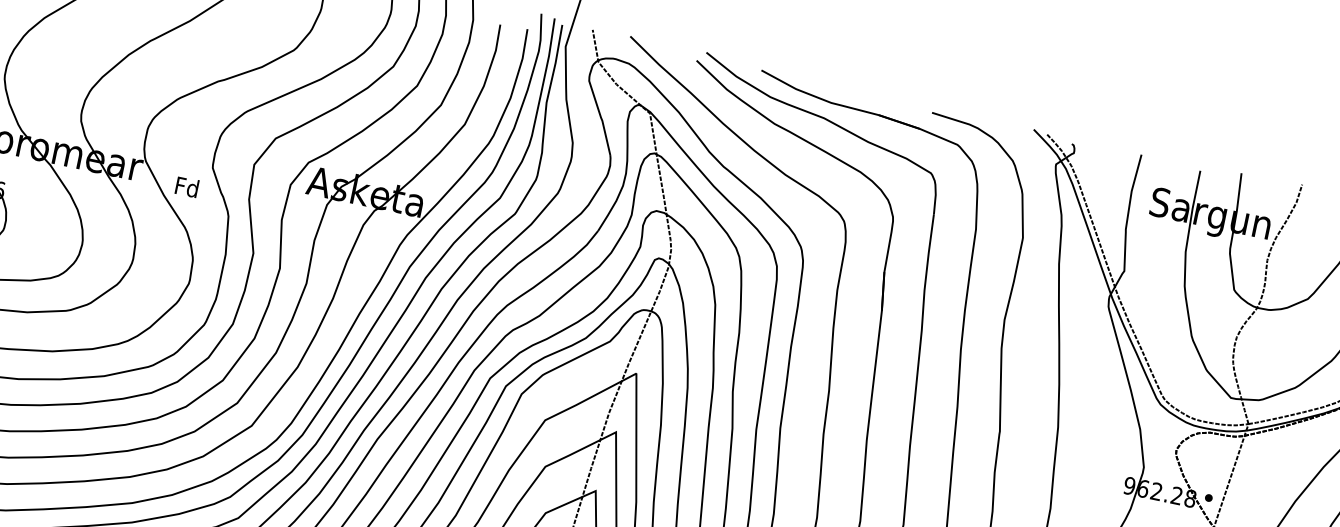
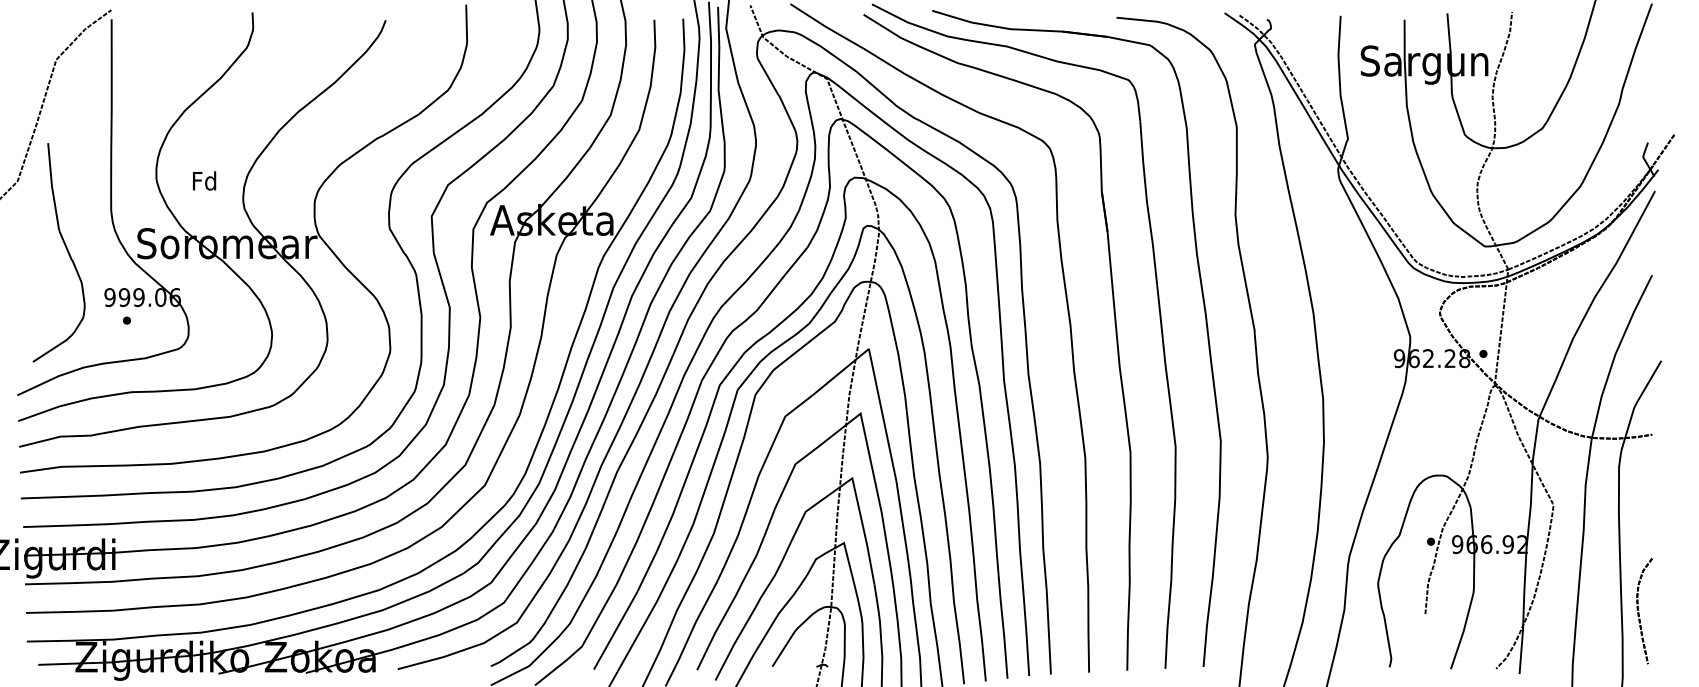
text: (187, 186) -> (204, 180), moved

